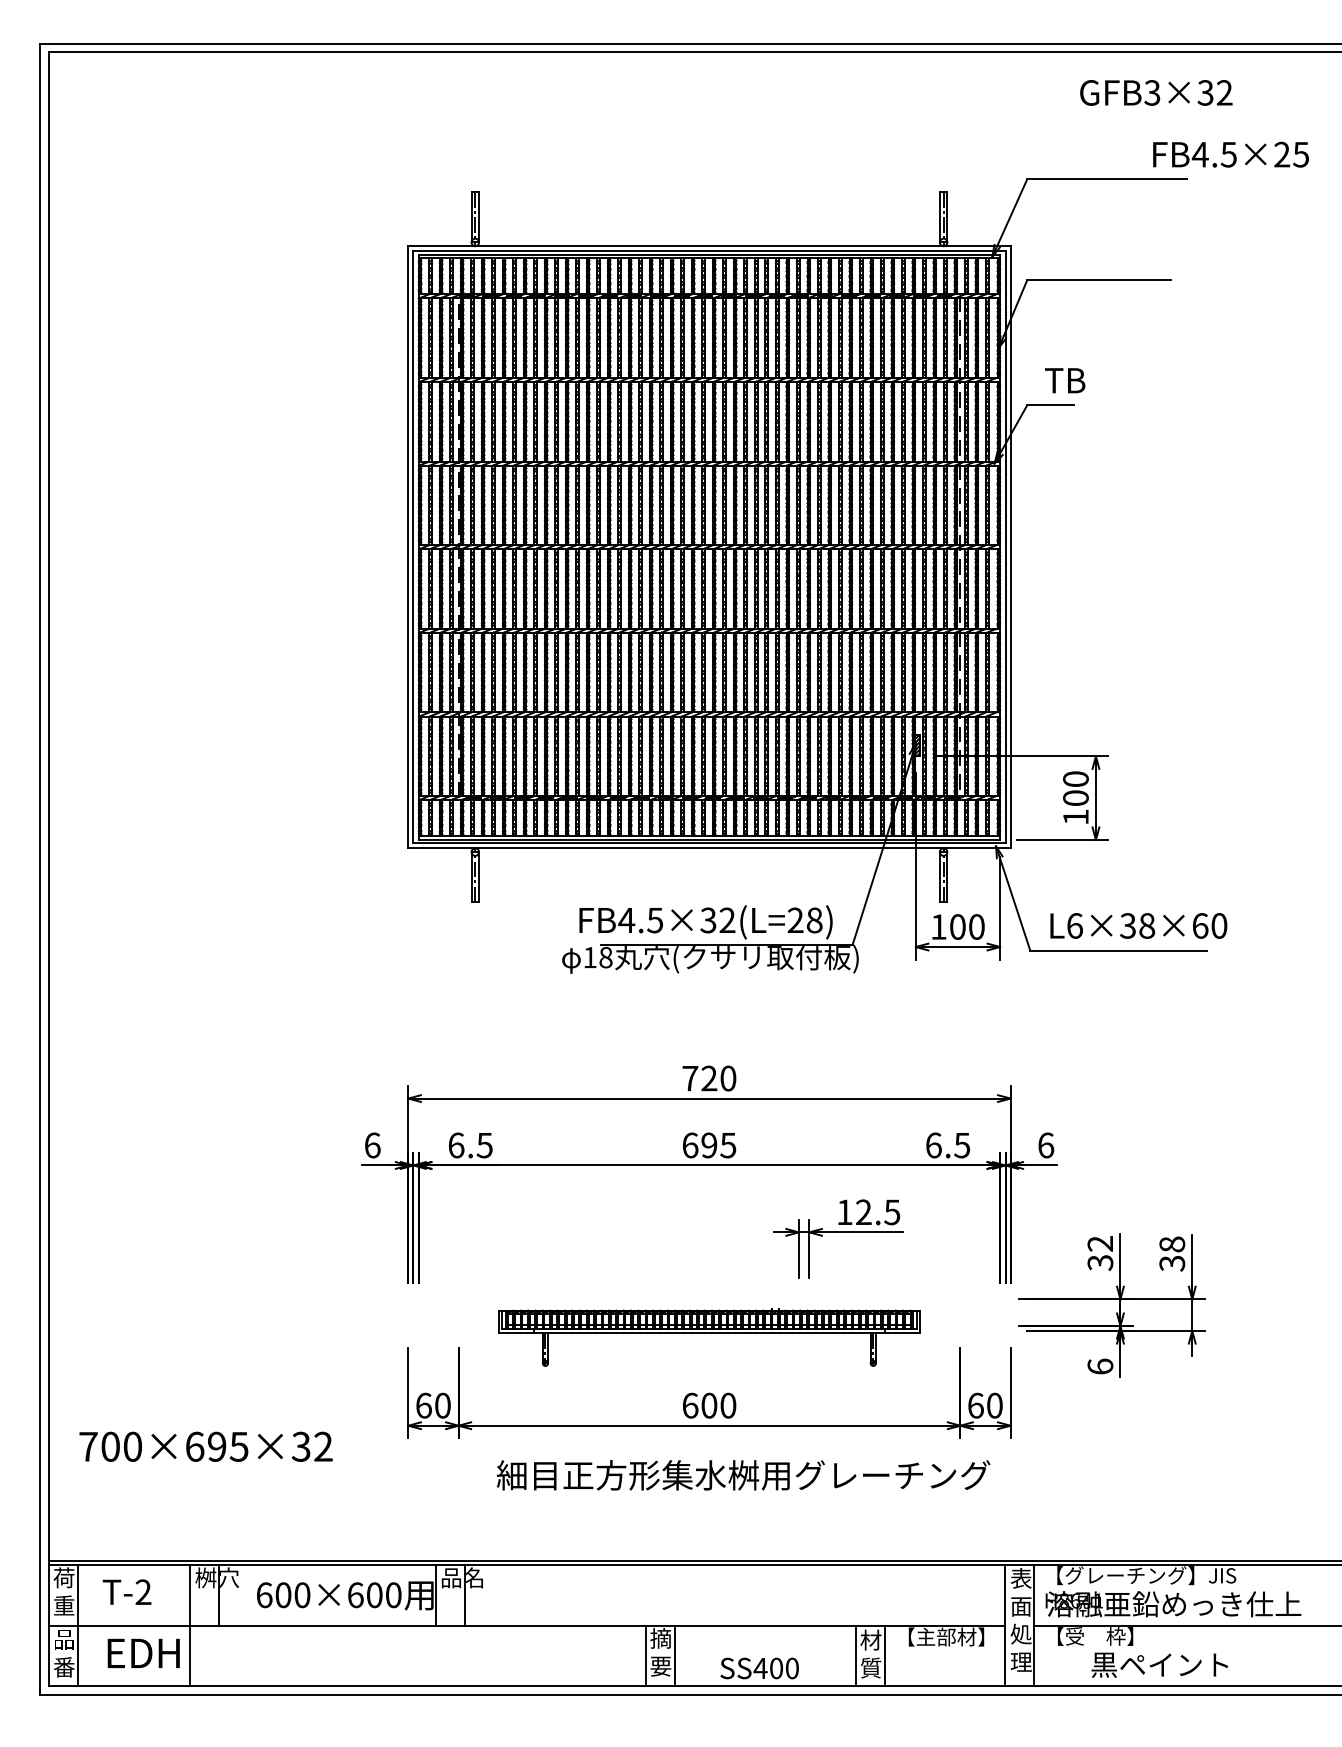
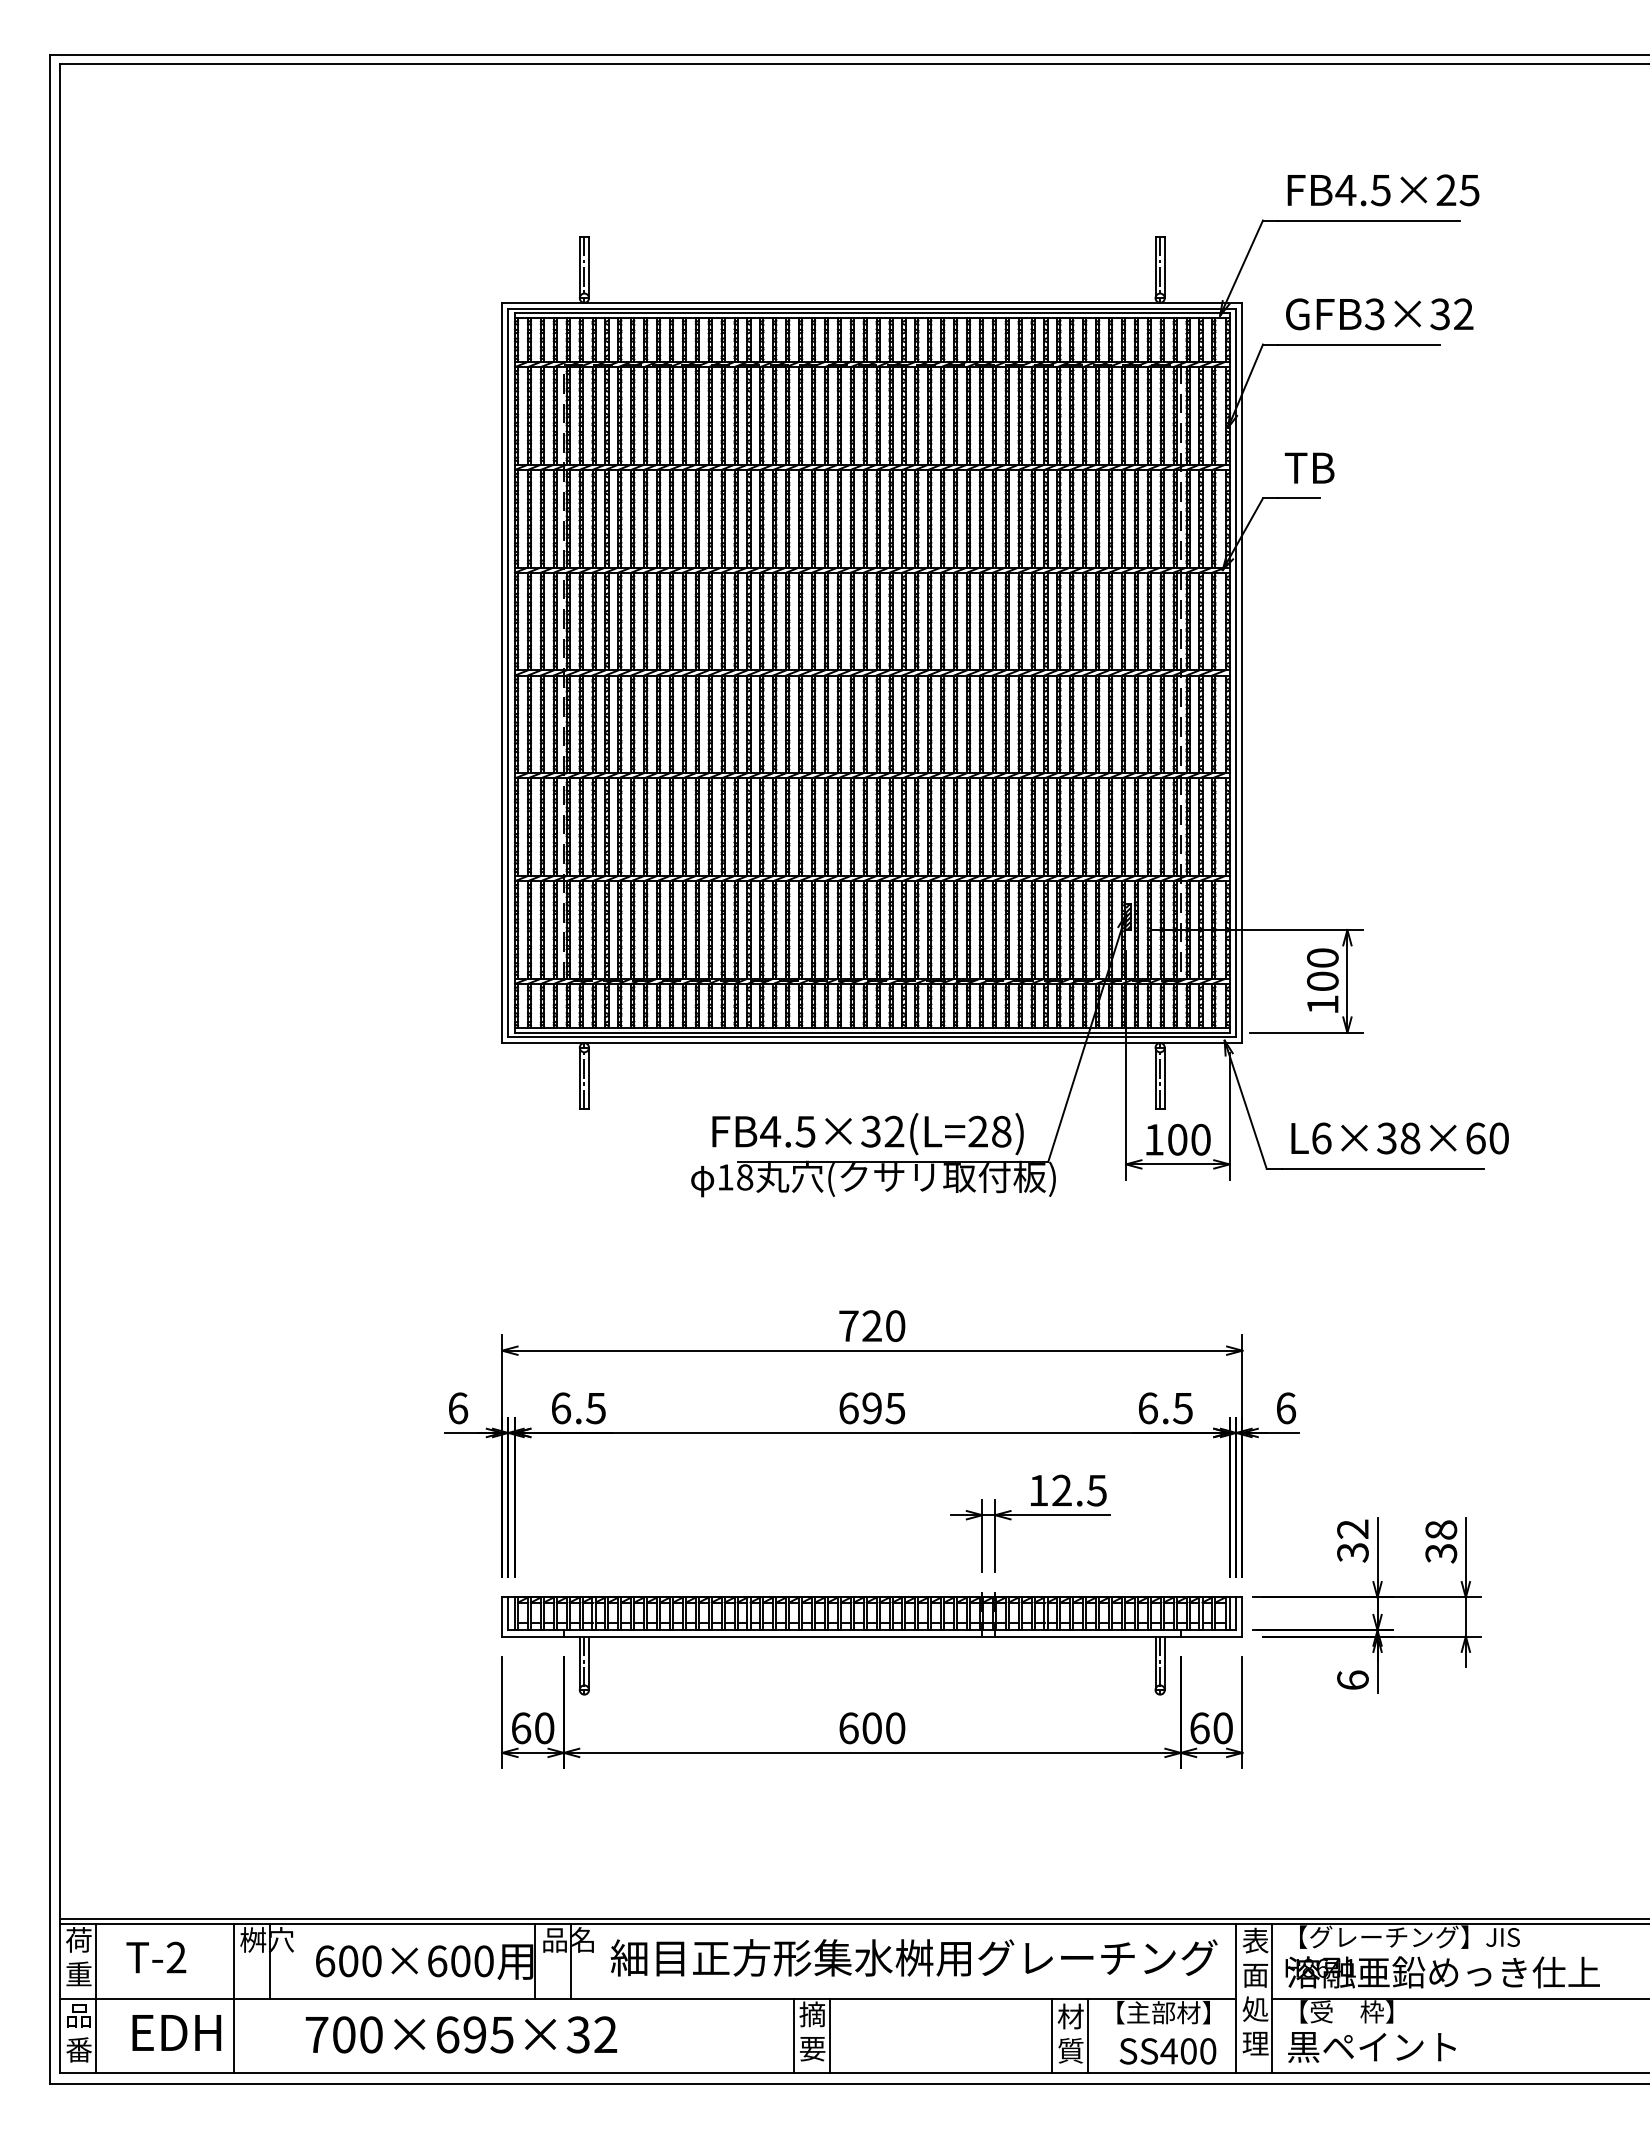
text: (1156, 93) -> (1379, 314), moved
text: (1231, 154) -> (1383, 190), moved
part: (708, 1336) -> (871, 1643), size x1.43
text: (206, 1446) -> (461, 2034), moved
text: (742, 1475) -> (913, 1957), moved
text: (1159, 1665) -> (1371, 2047), moved
text: (759, 1668) -> (1167, 2051), moved

